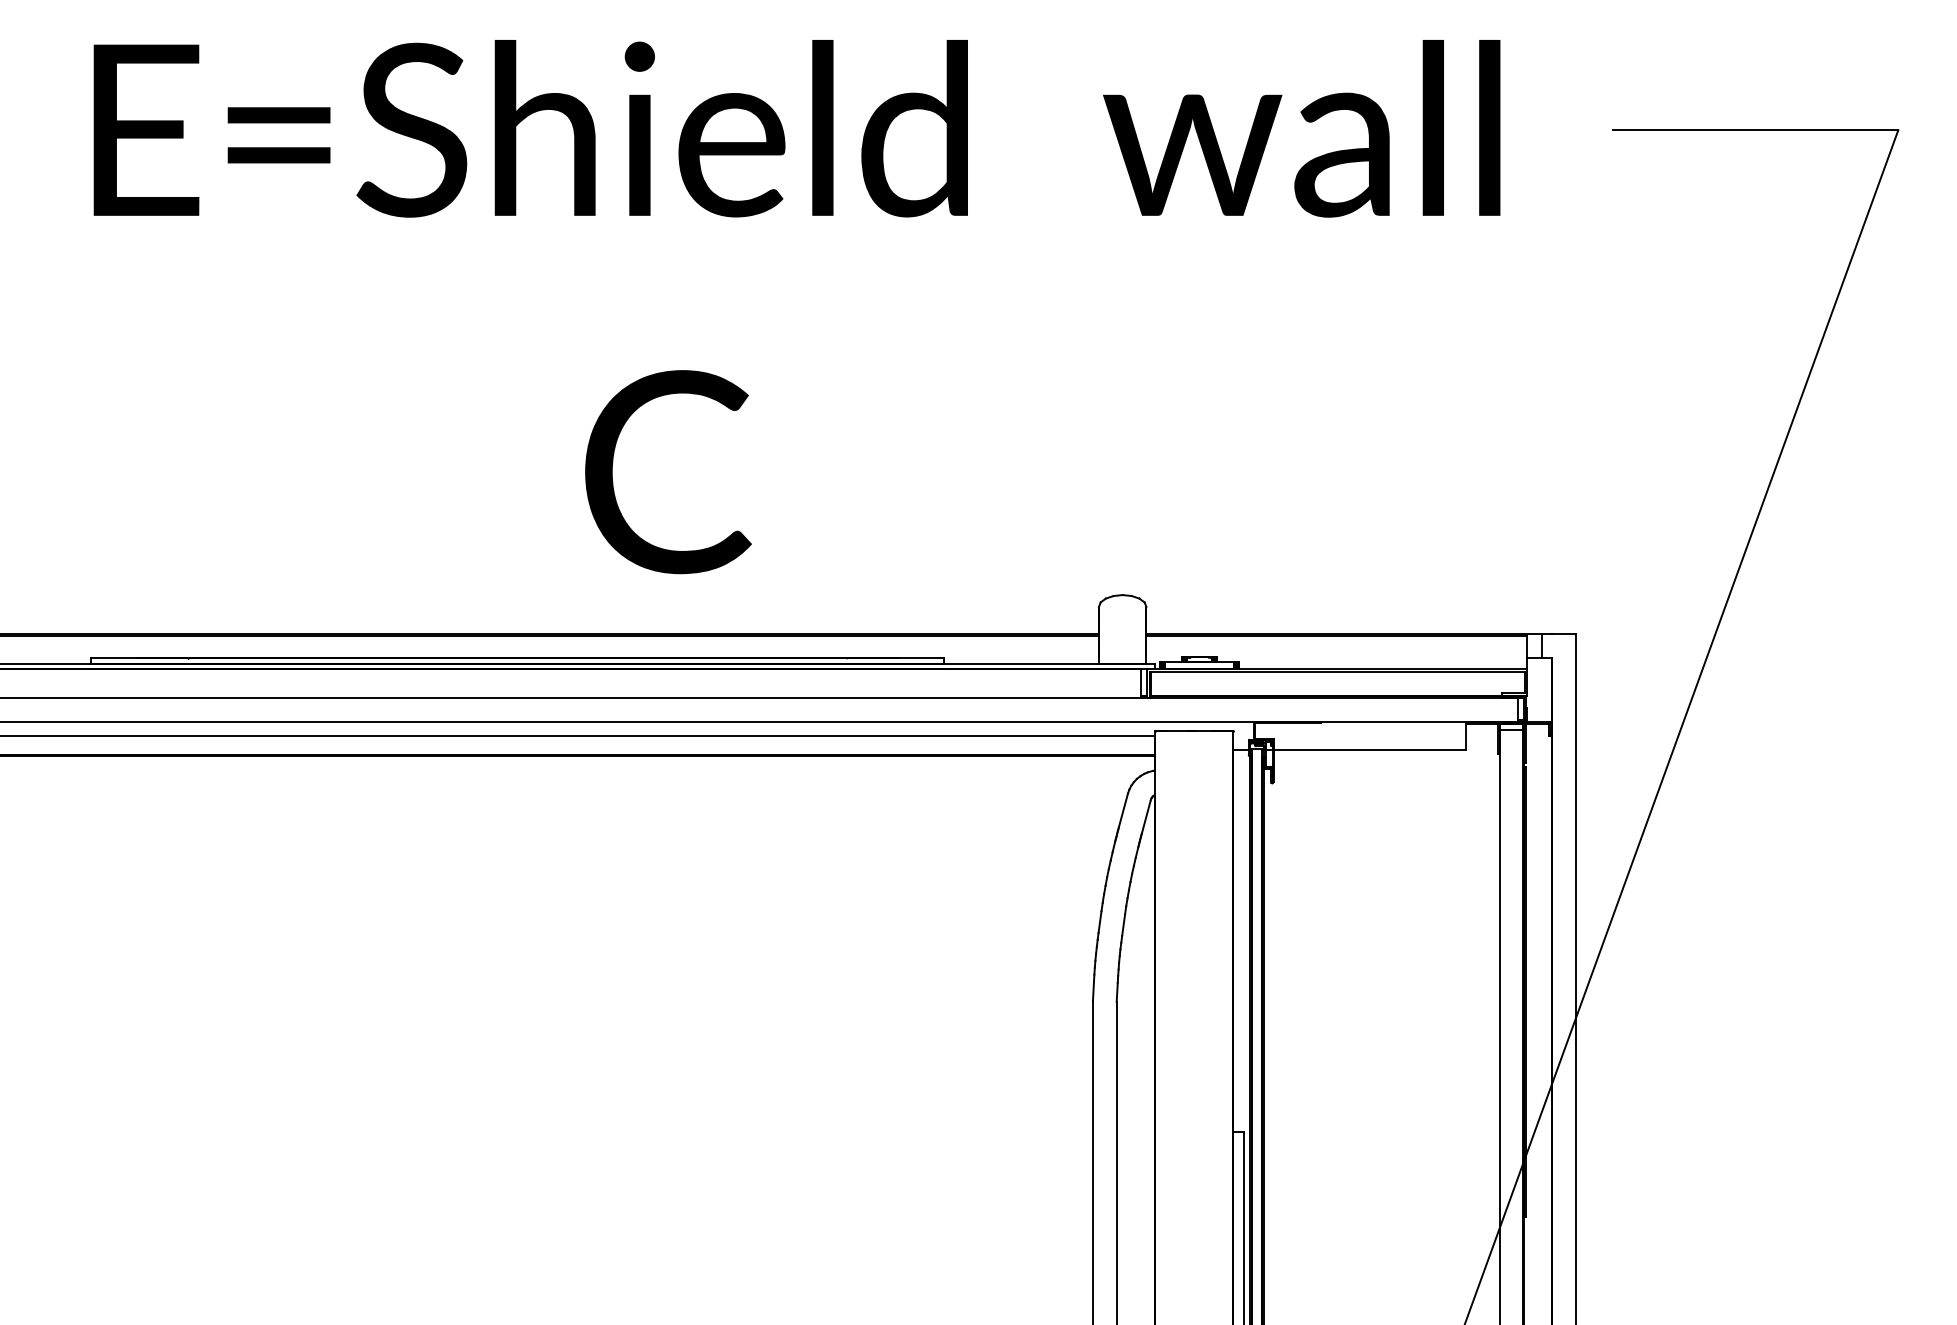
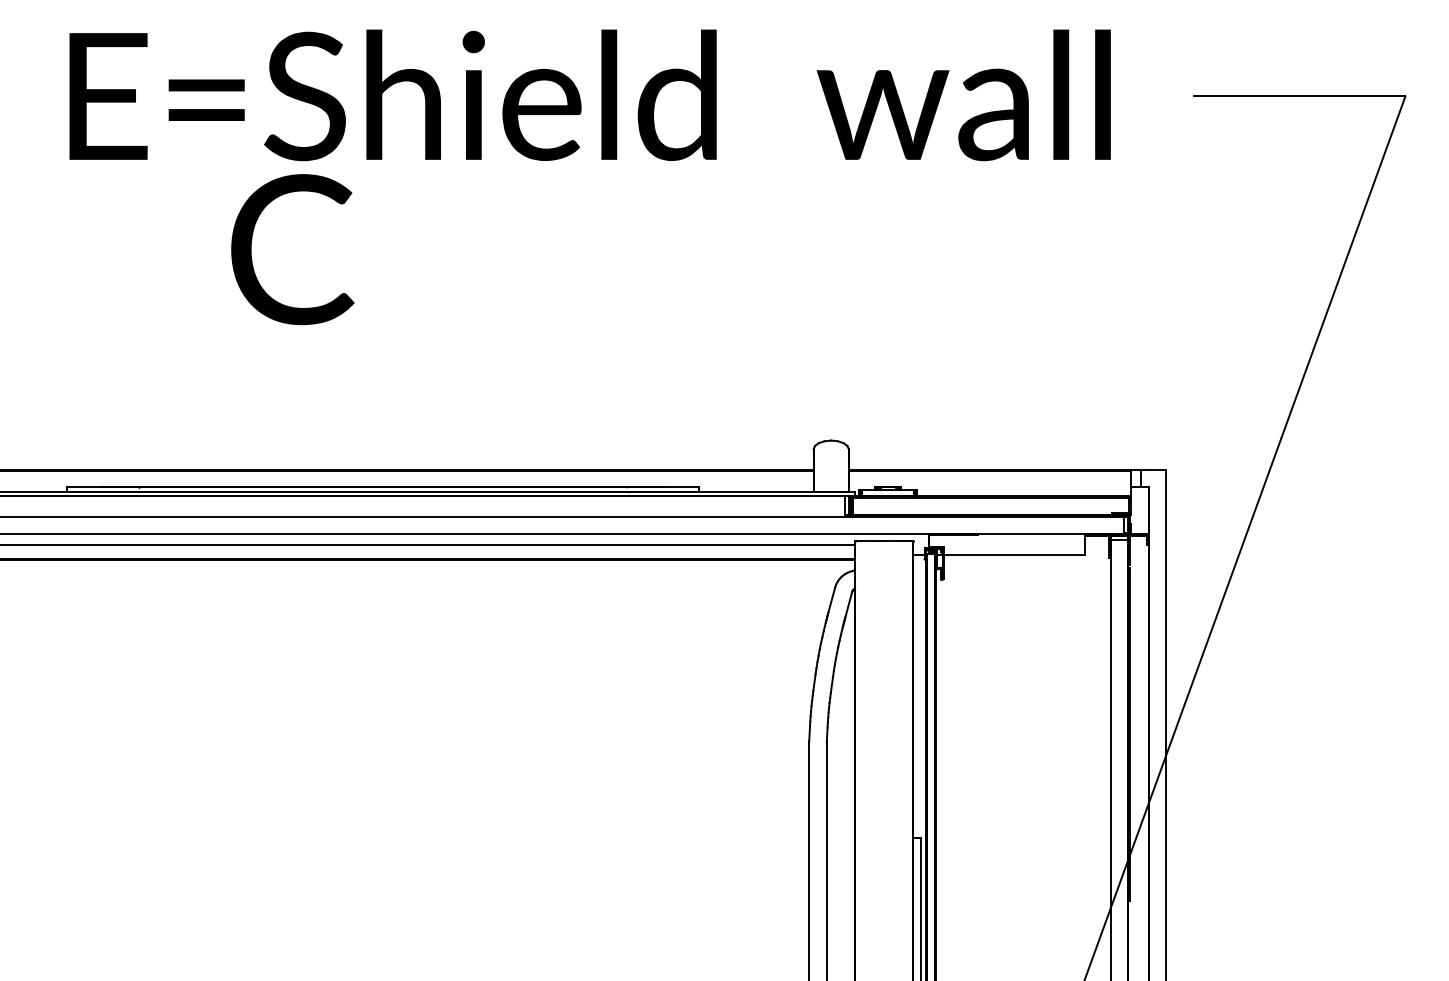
text: (668, 472) -> (292, 249), moved

